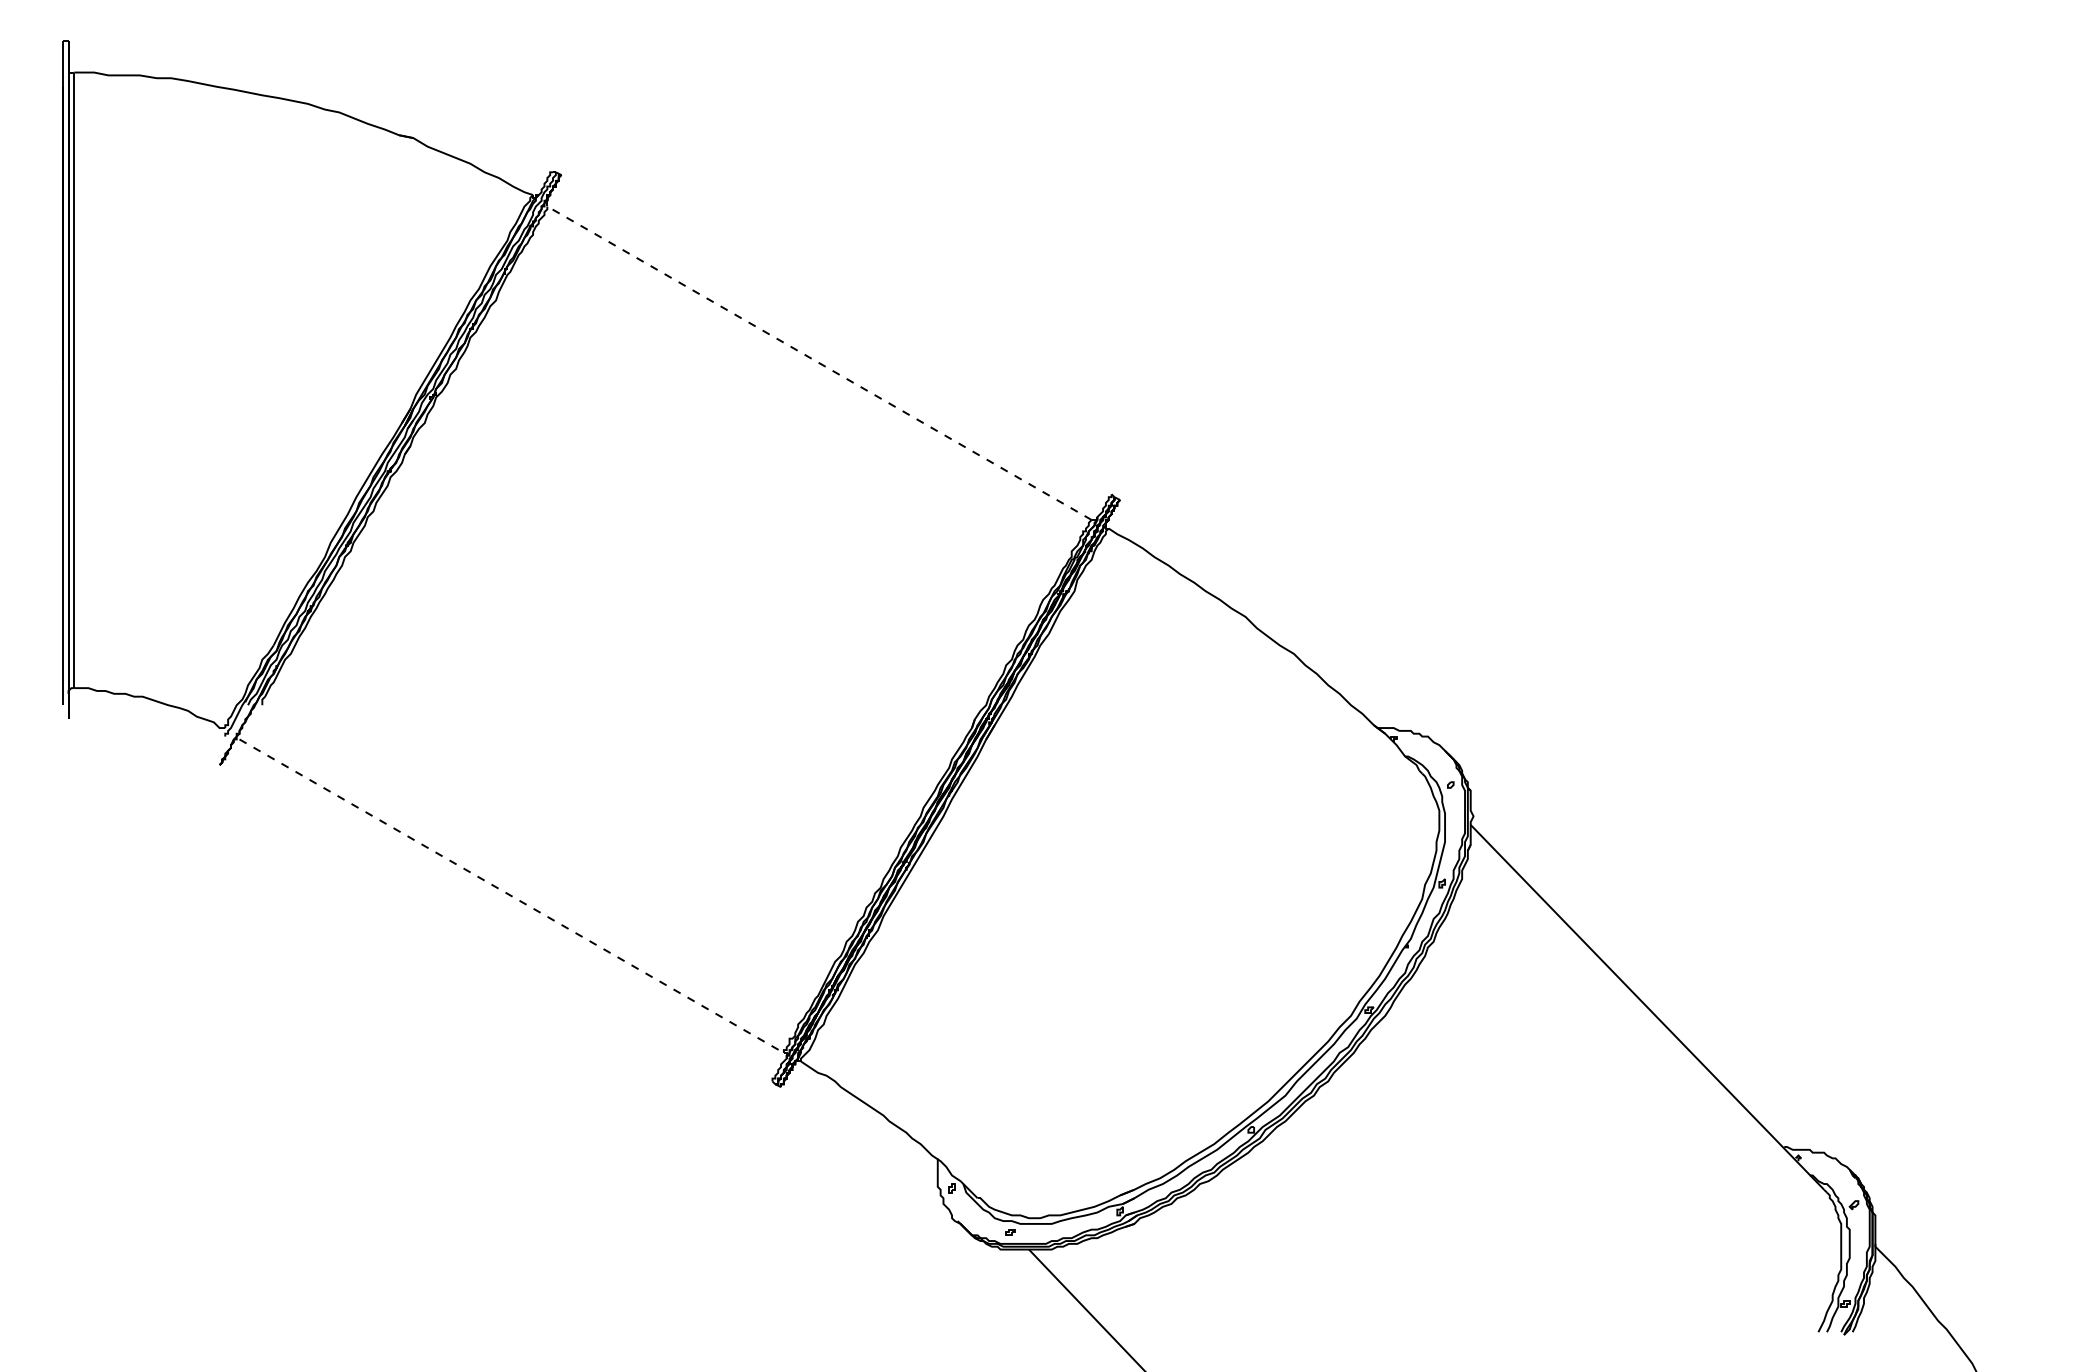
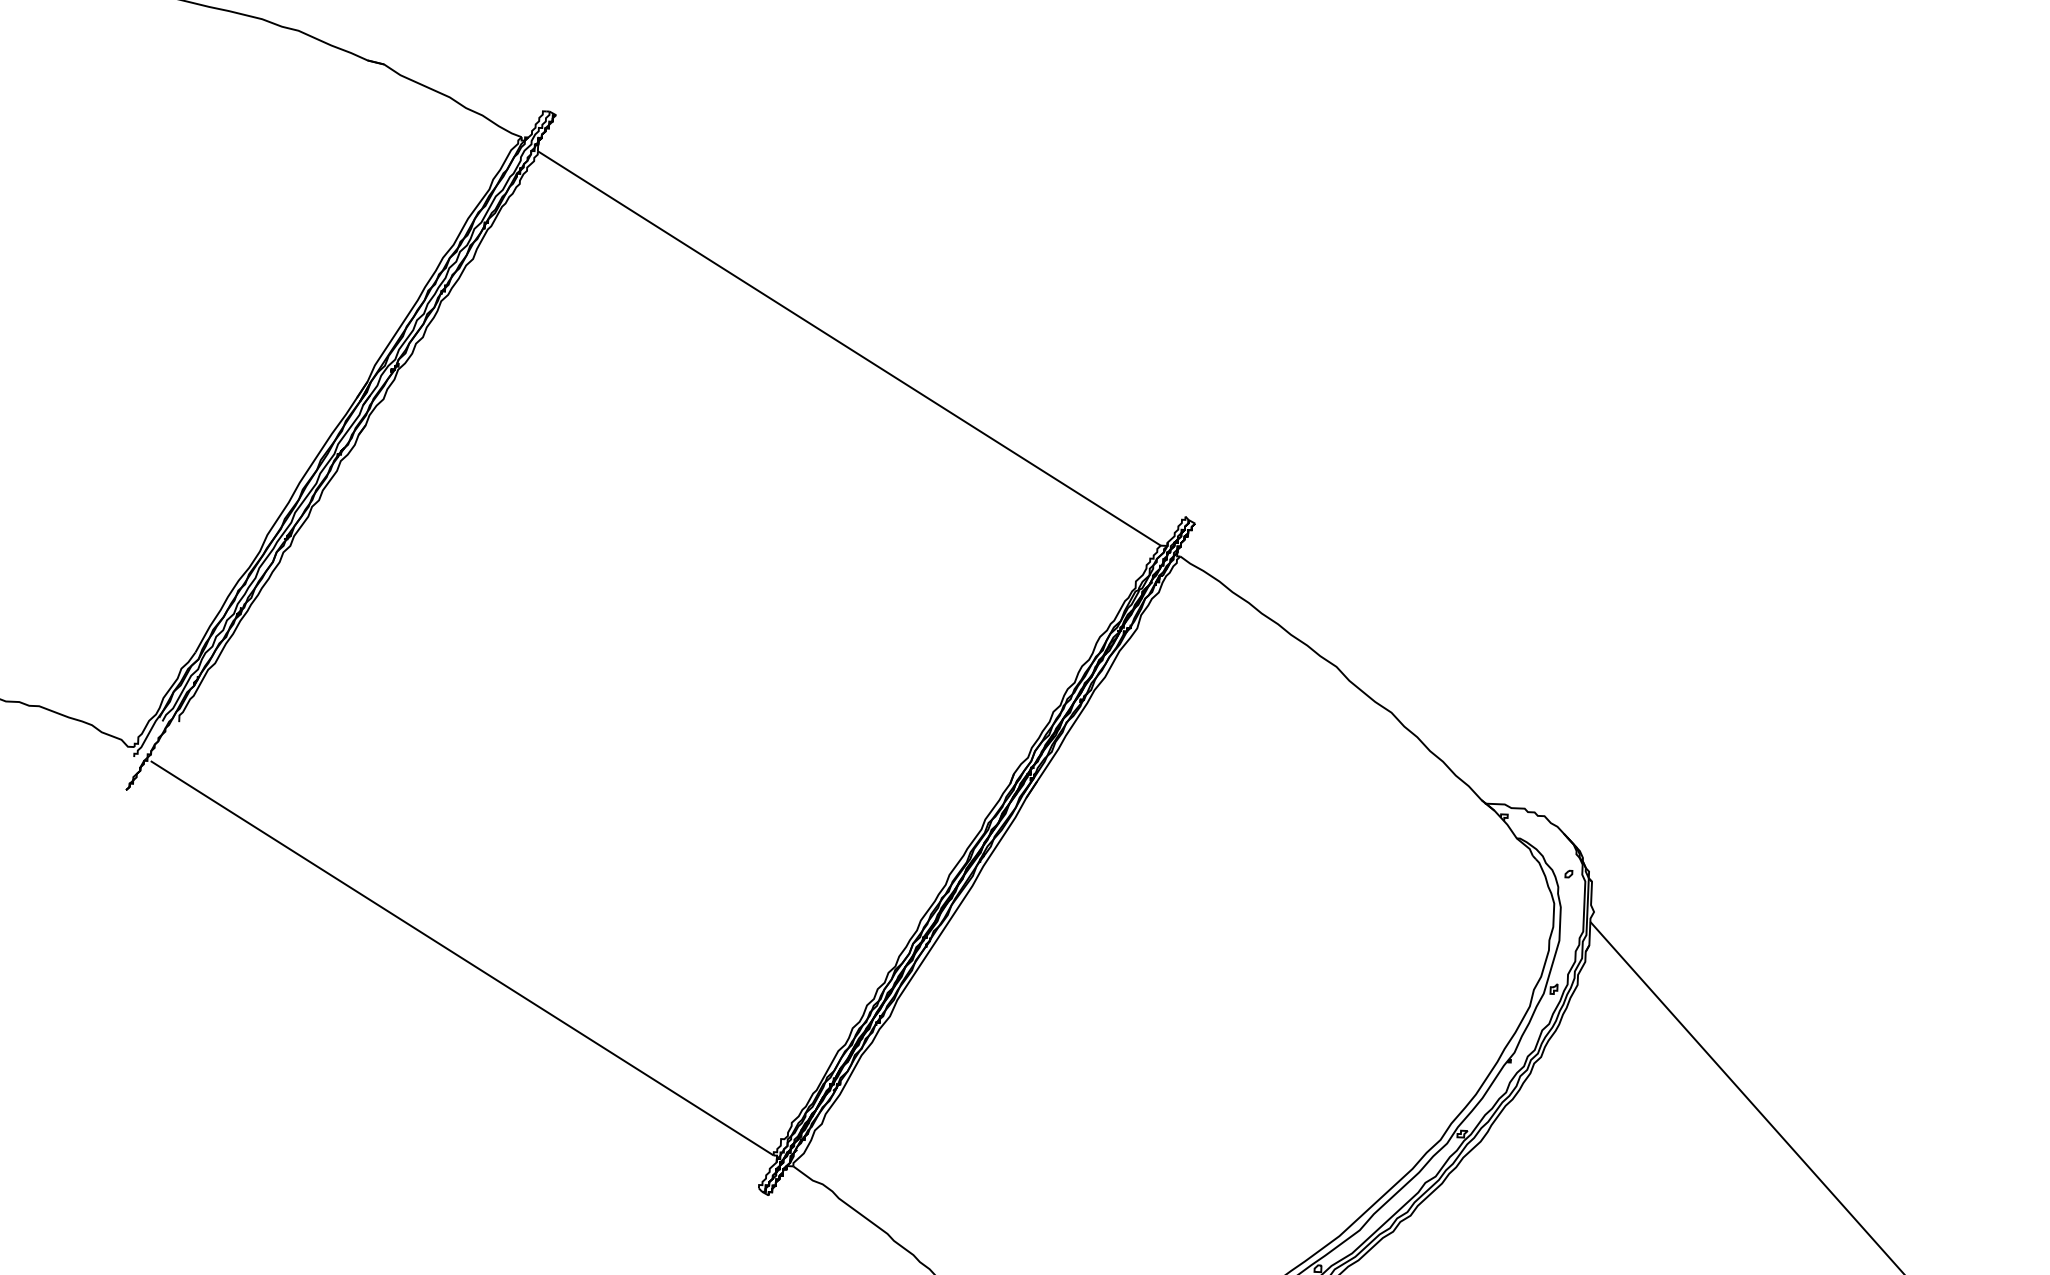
line: (819, 362) -> (849, 347), dashed -> solid
line: (512, 896) -> (463, 958), dashed -> solid

